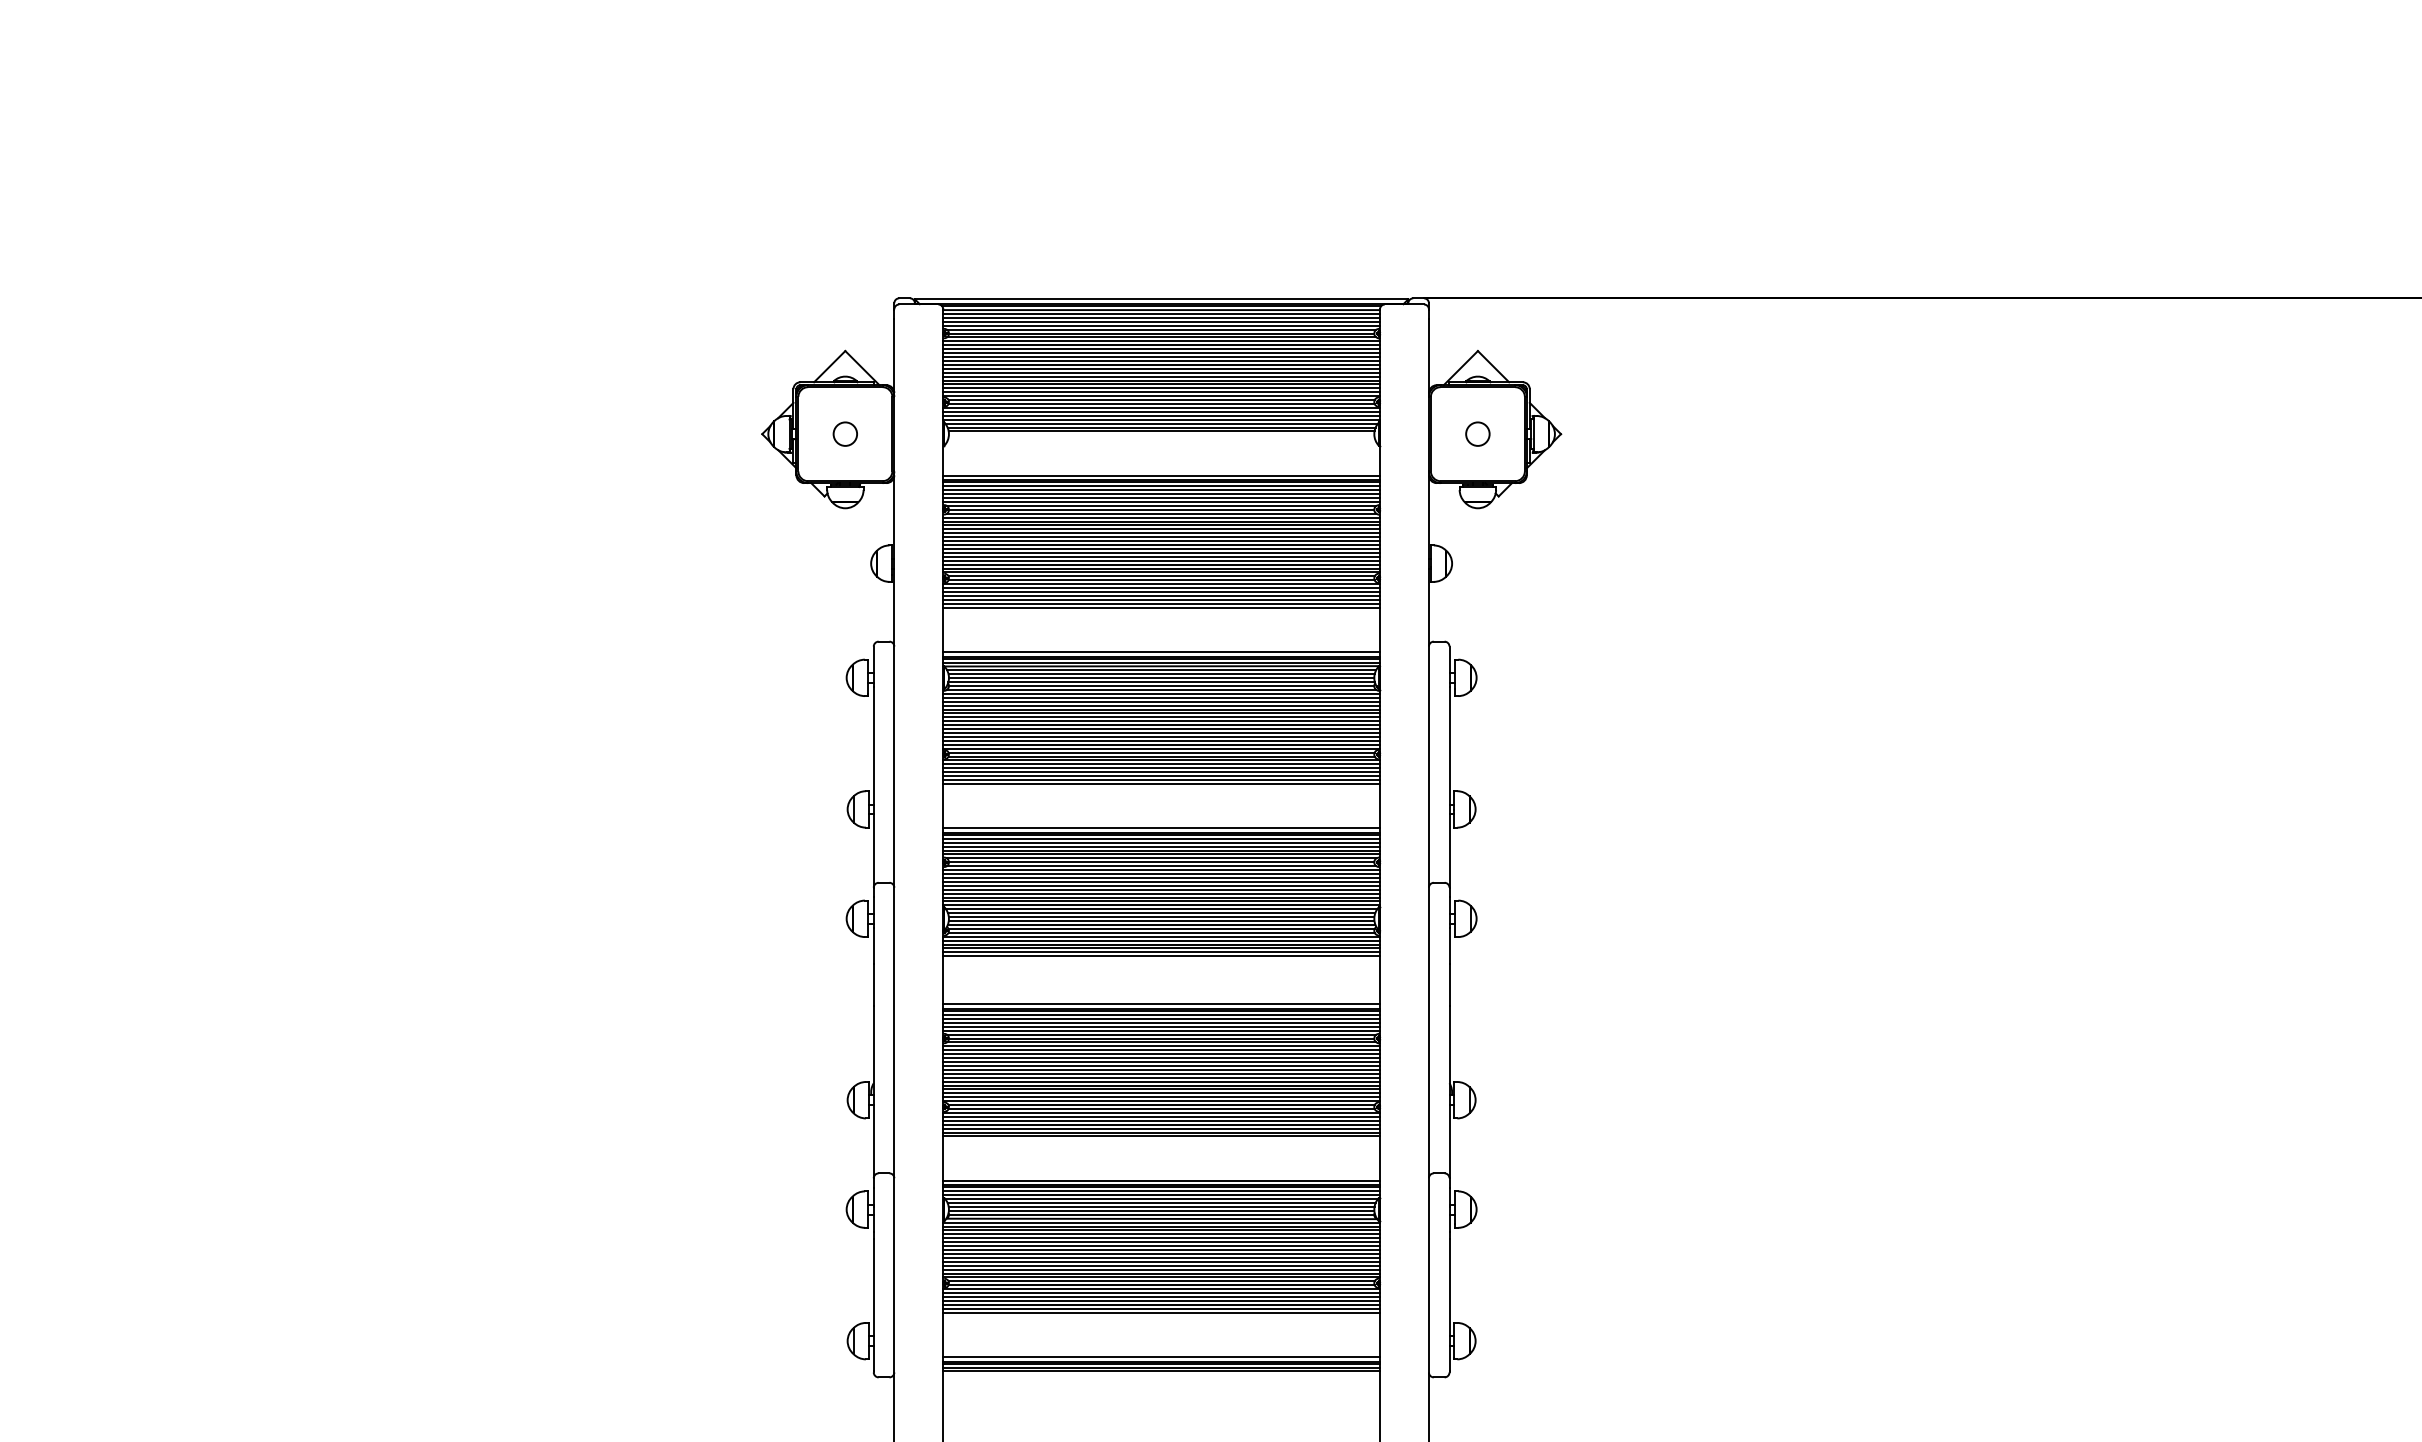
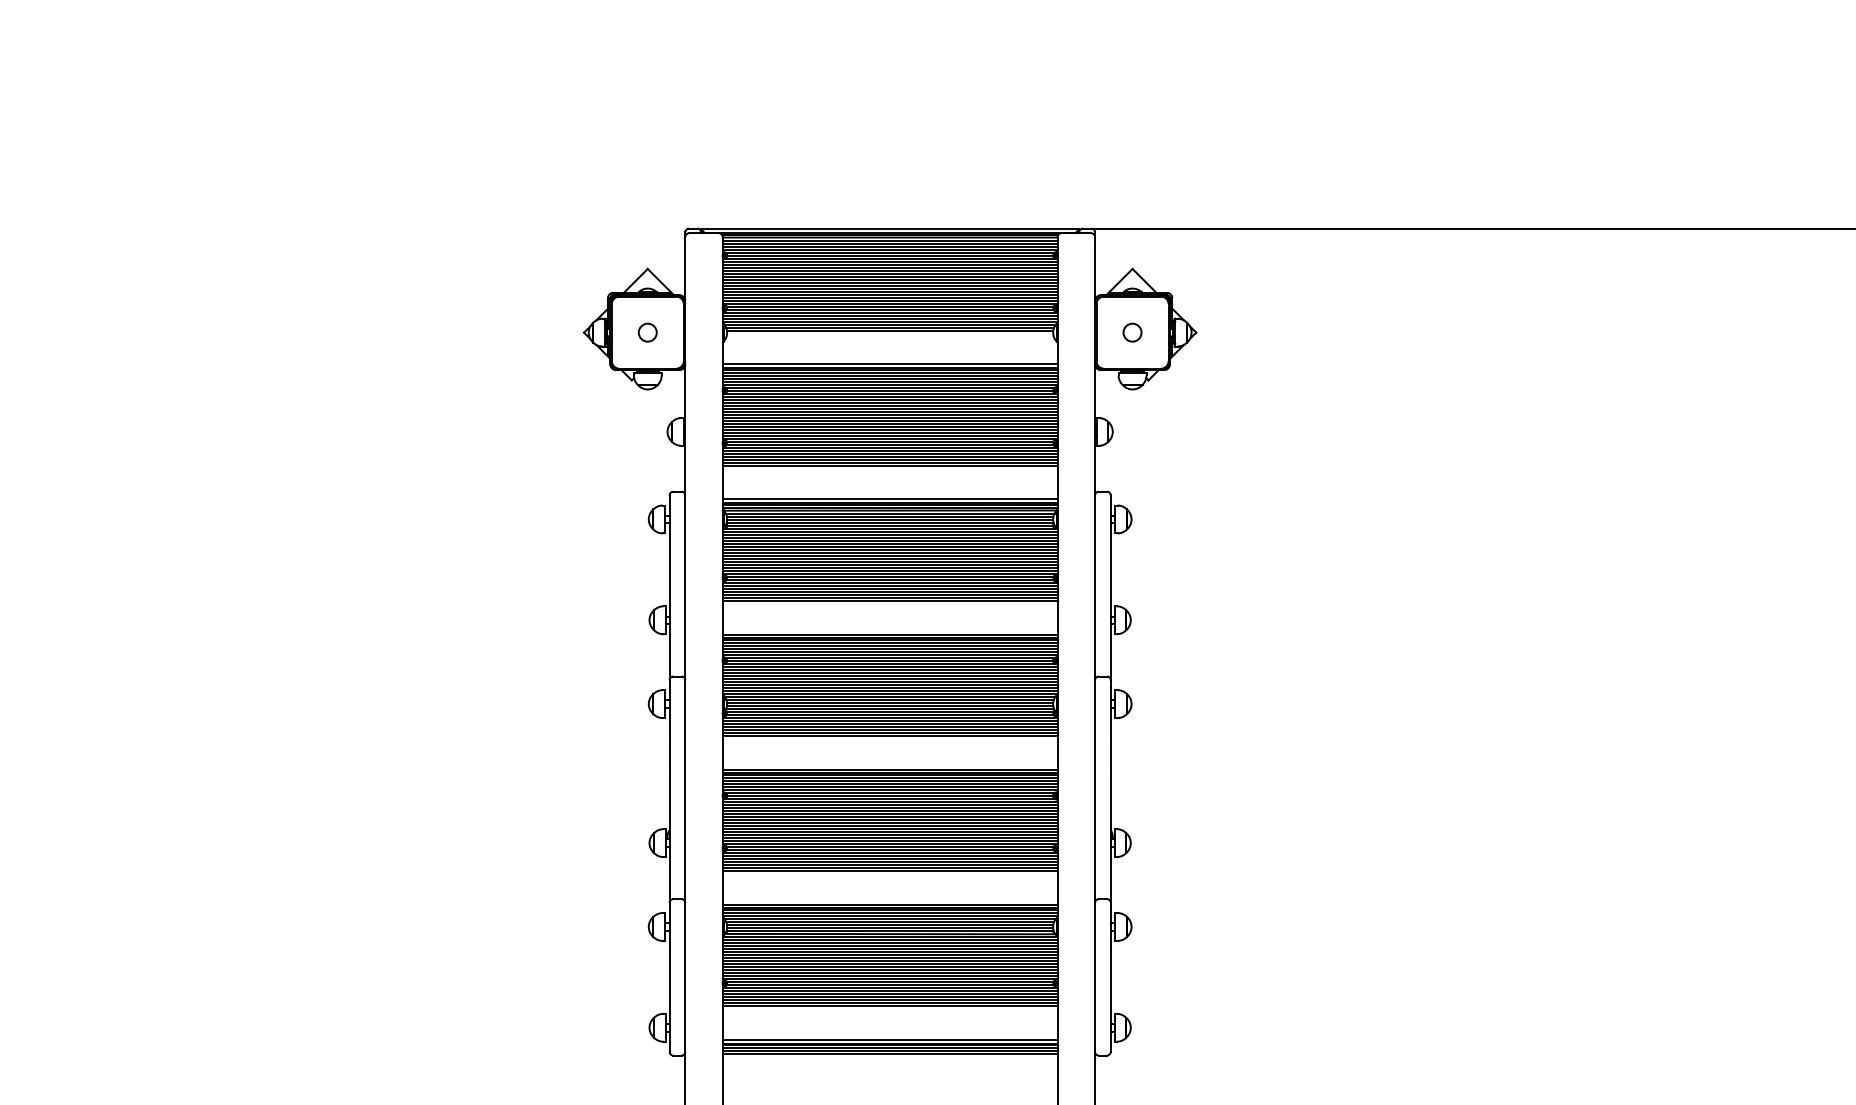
line: (1161, 960) -> (890, 736), added
line: (1161, 1375) -> (890, 1054), added

